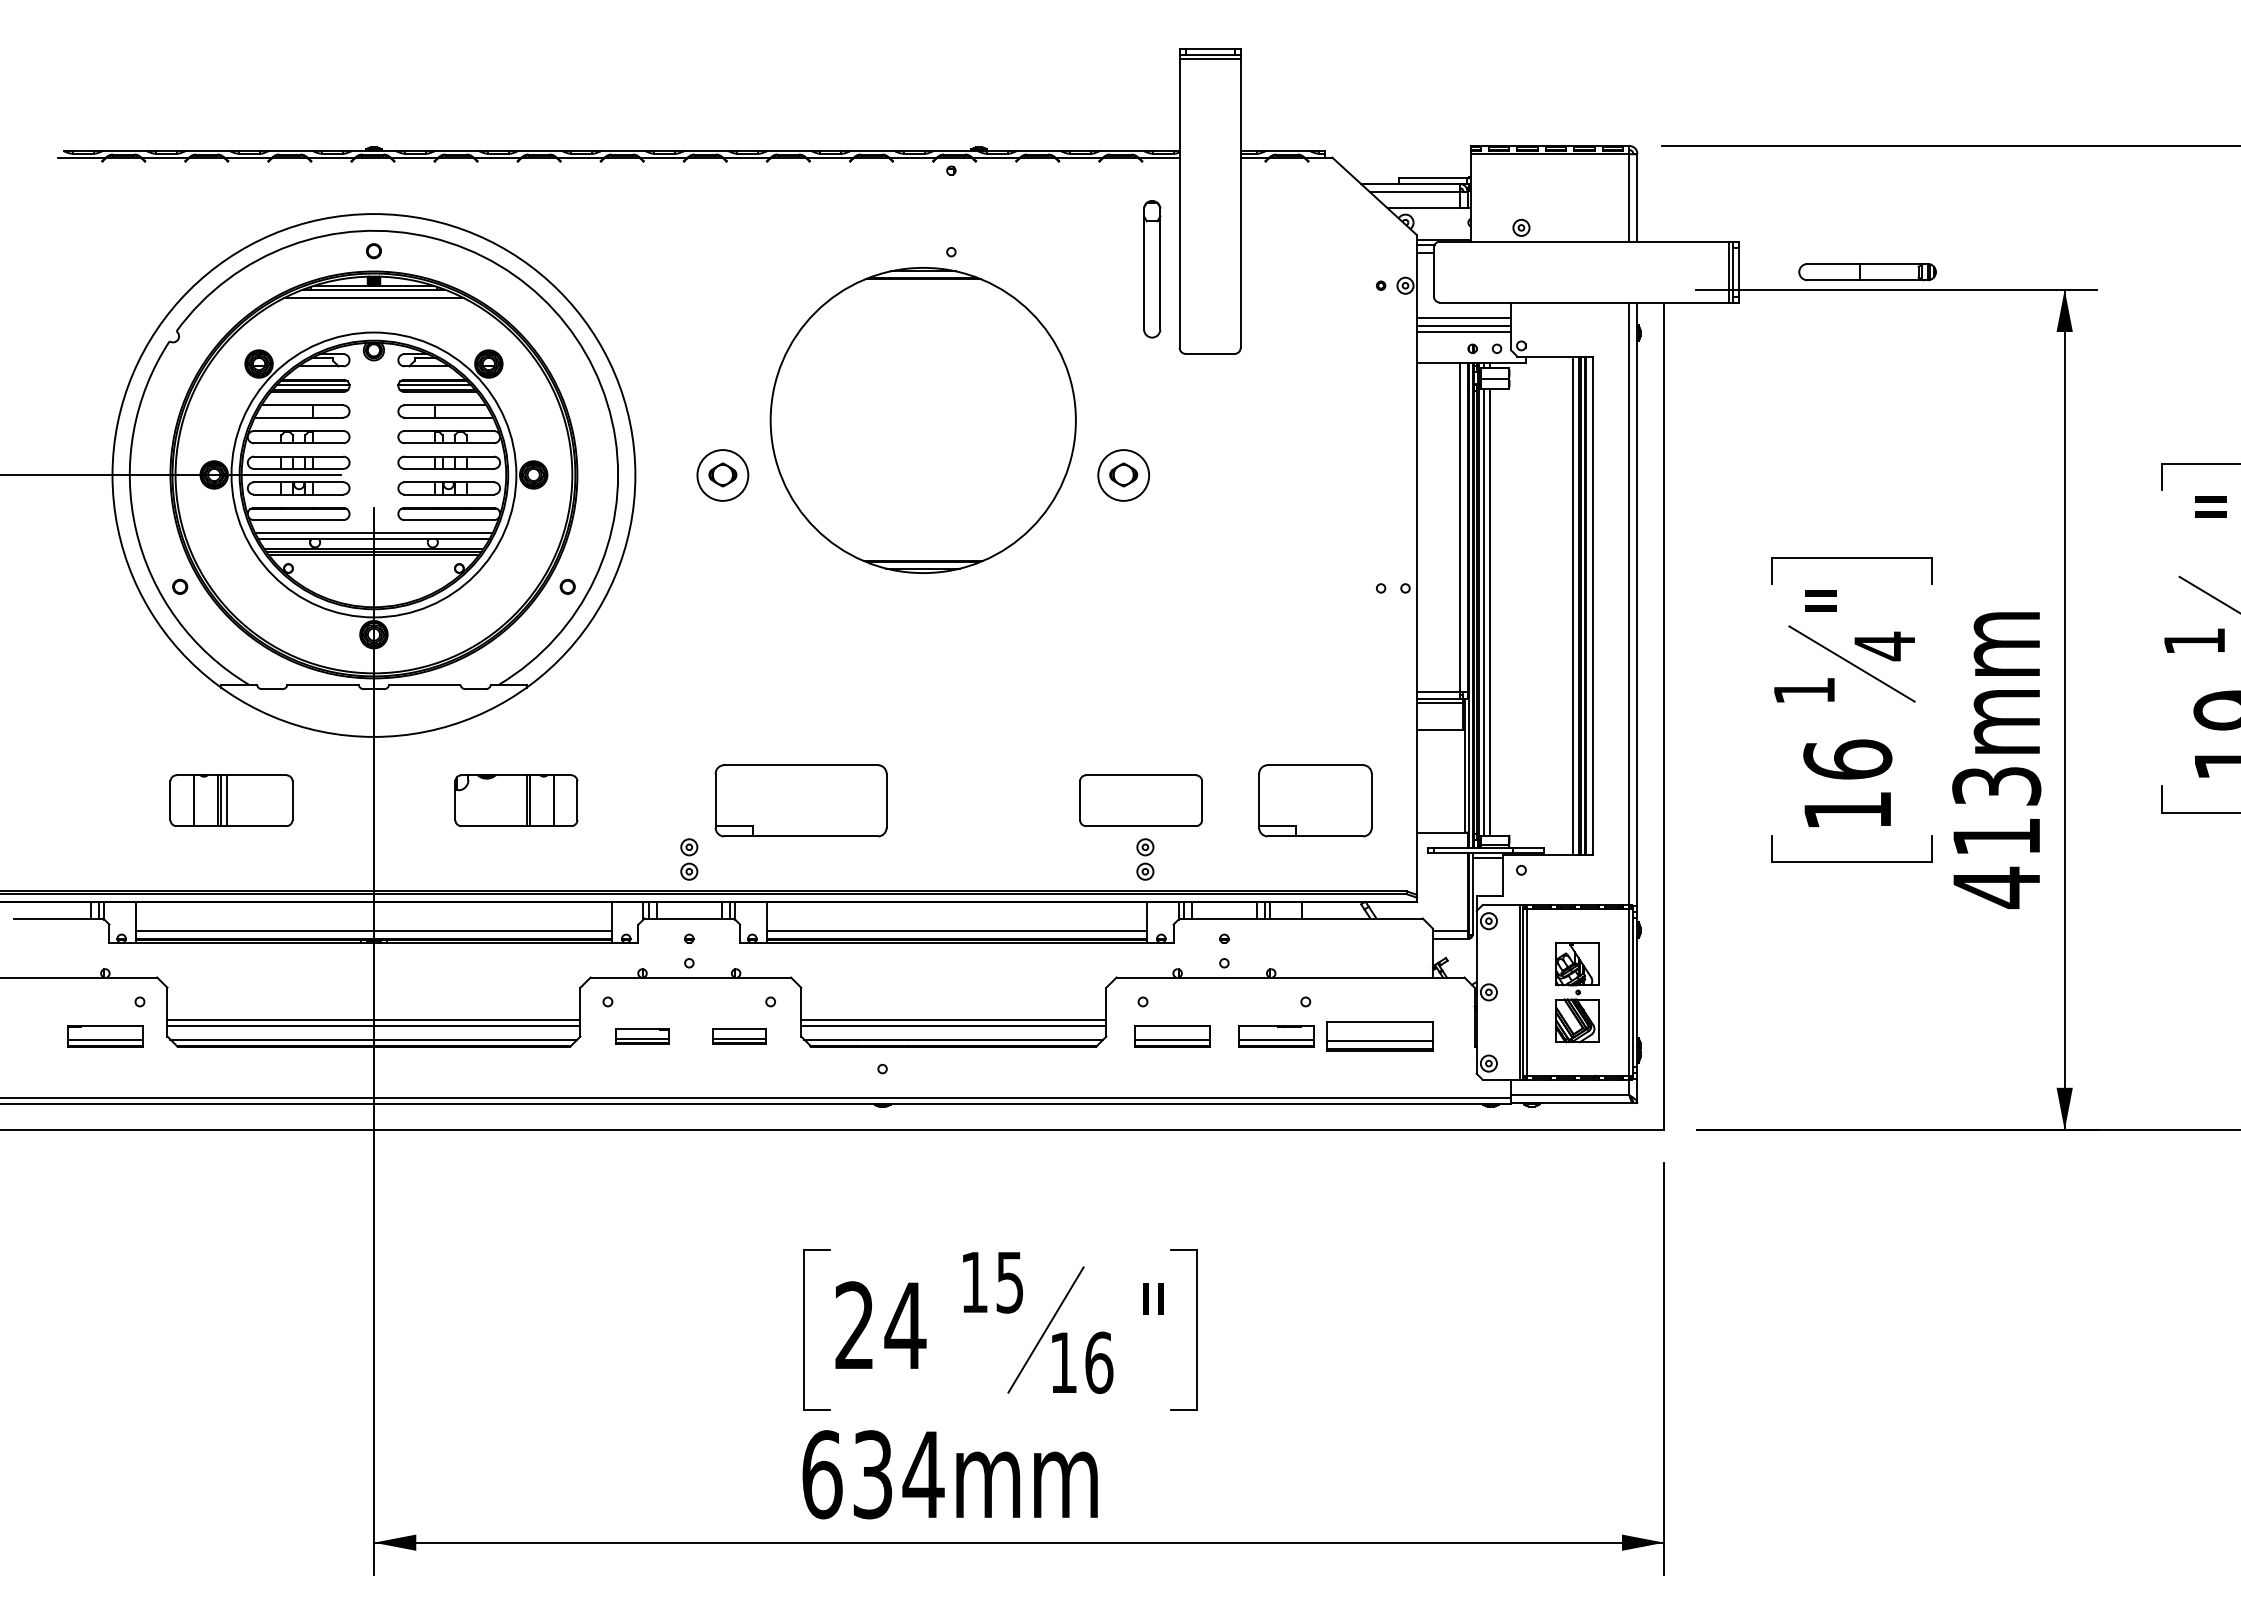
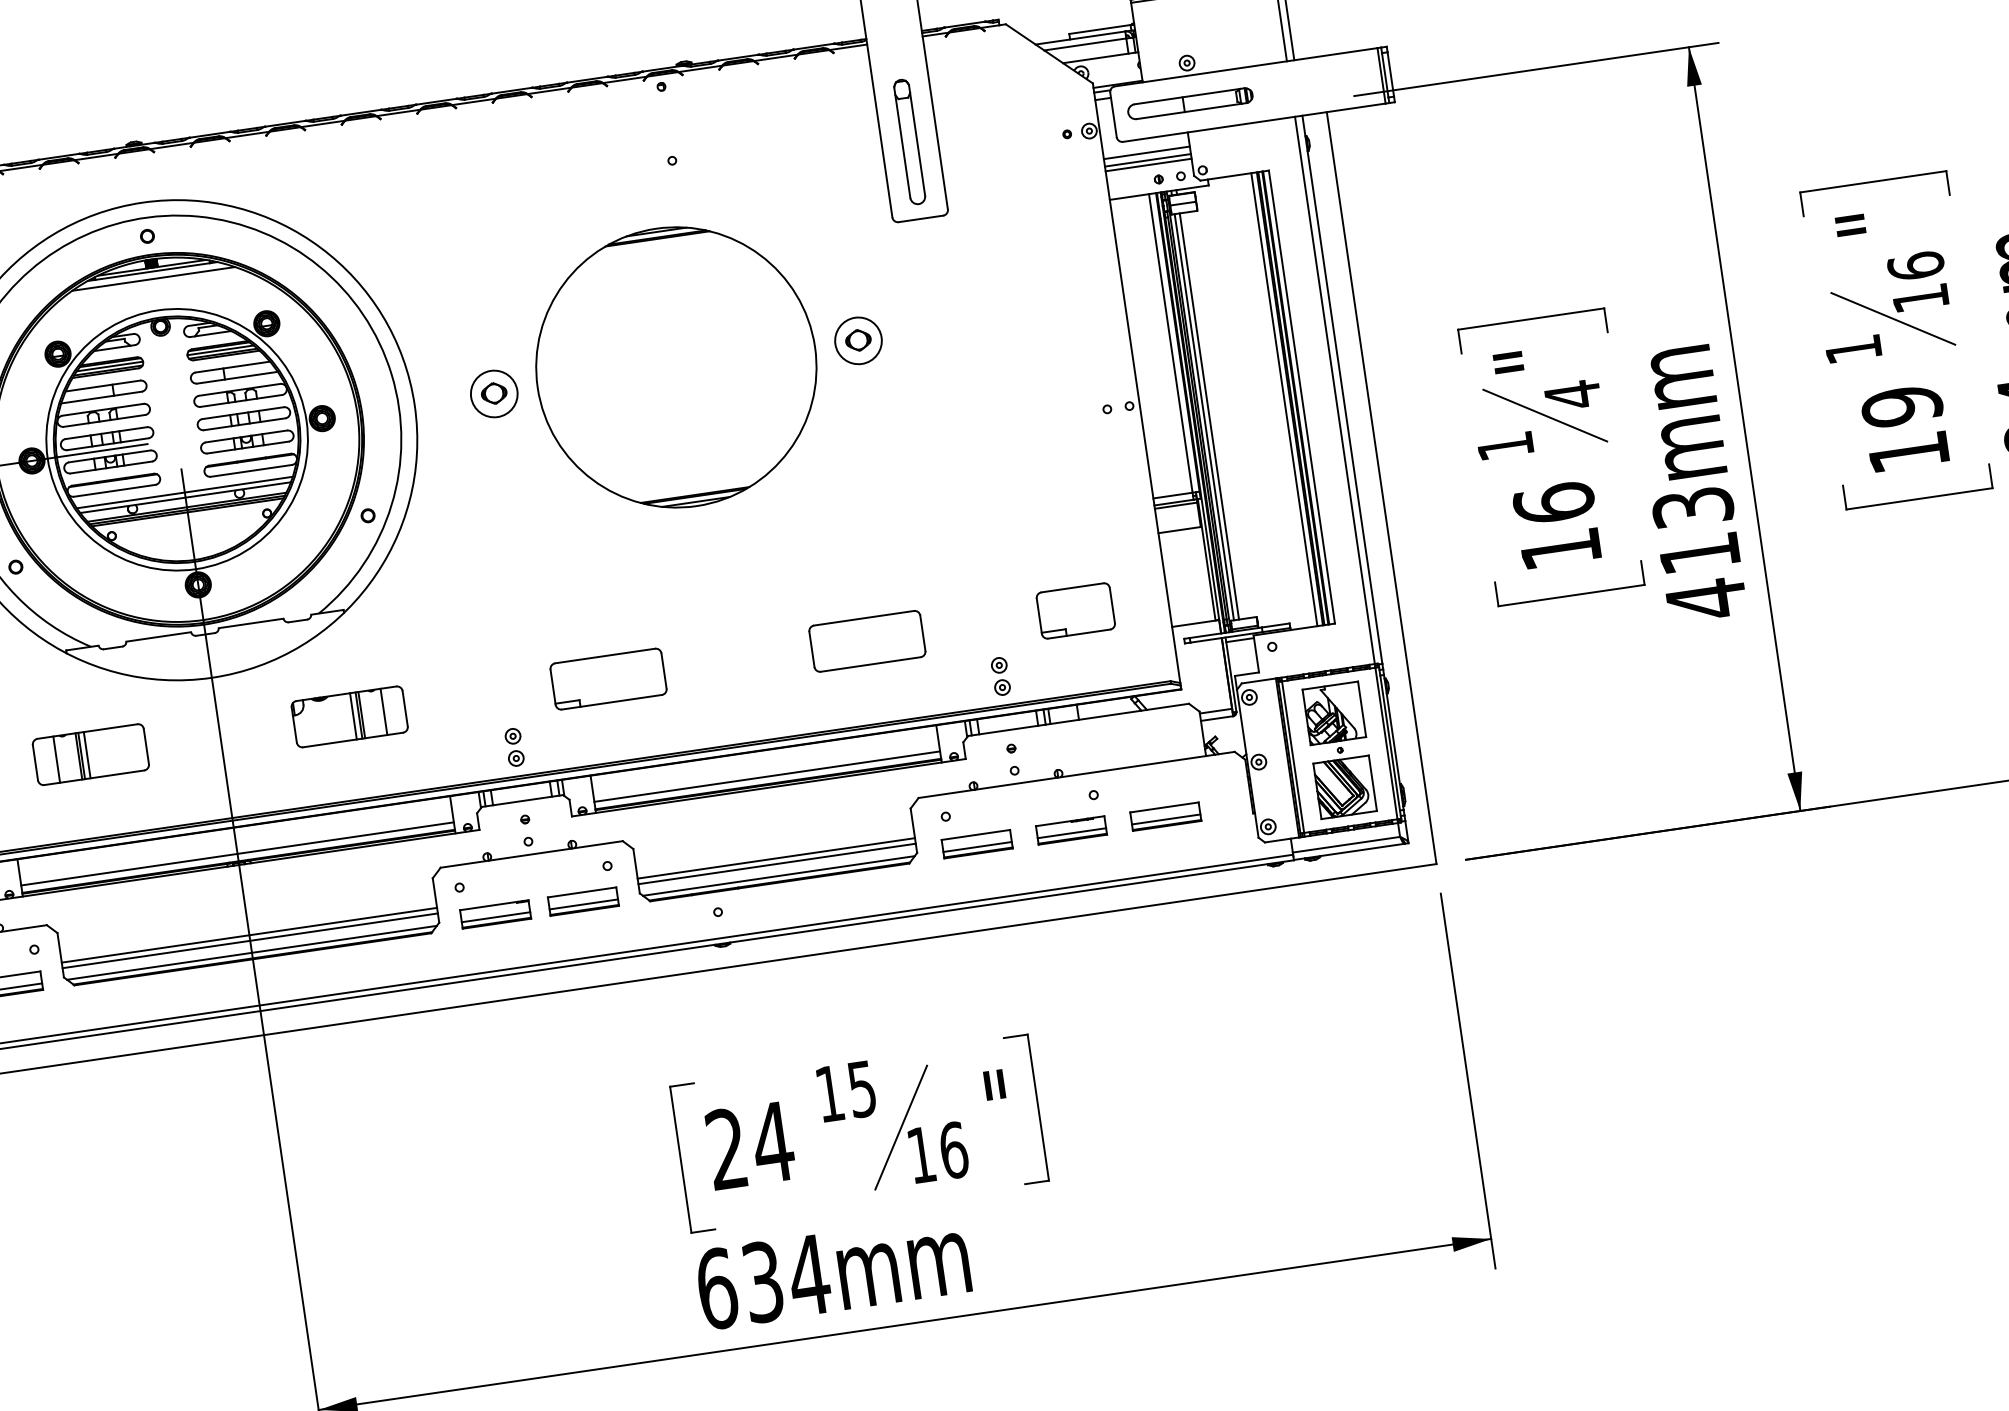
part: (1152, 269) -> (910, 142), moved
part: (1867, 272) -> (1190, 104), moved
part: (922, 420) -> (675, 367), moved
line: (520, 800) -> (353, 716), added
part: (801, 800) -> (608, 678), size x0.71
part: (1140, 800) -> (866, 641), moved
part: (1315, 800) -> (1075, 610), size x0.71
part: (1145, 859) -> (1000, 676), moved
part: (1577, 992) -> (1339, 750), size x1.43
part: (642, 1036) -> (495, 914), size x1.43
part: (739, 1036) -> (583, 901), size x1.43
part: (1379, 1036) -> (1165, 816), size x0.71

